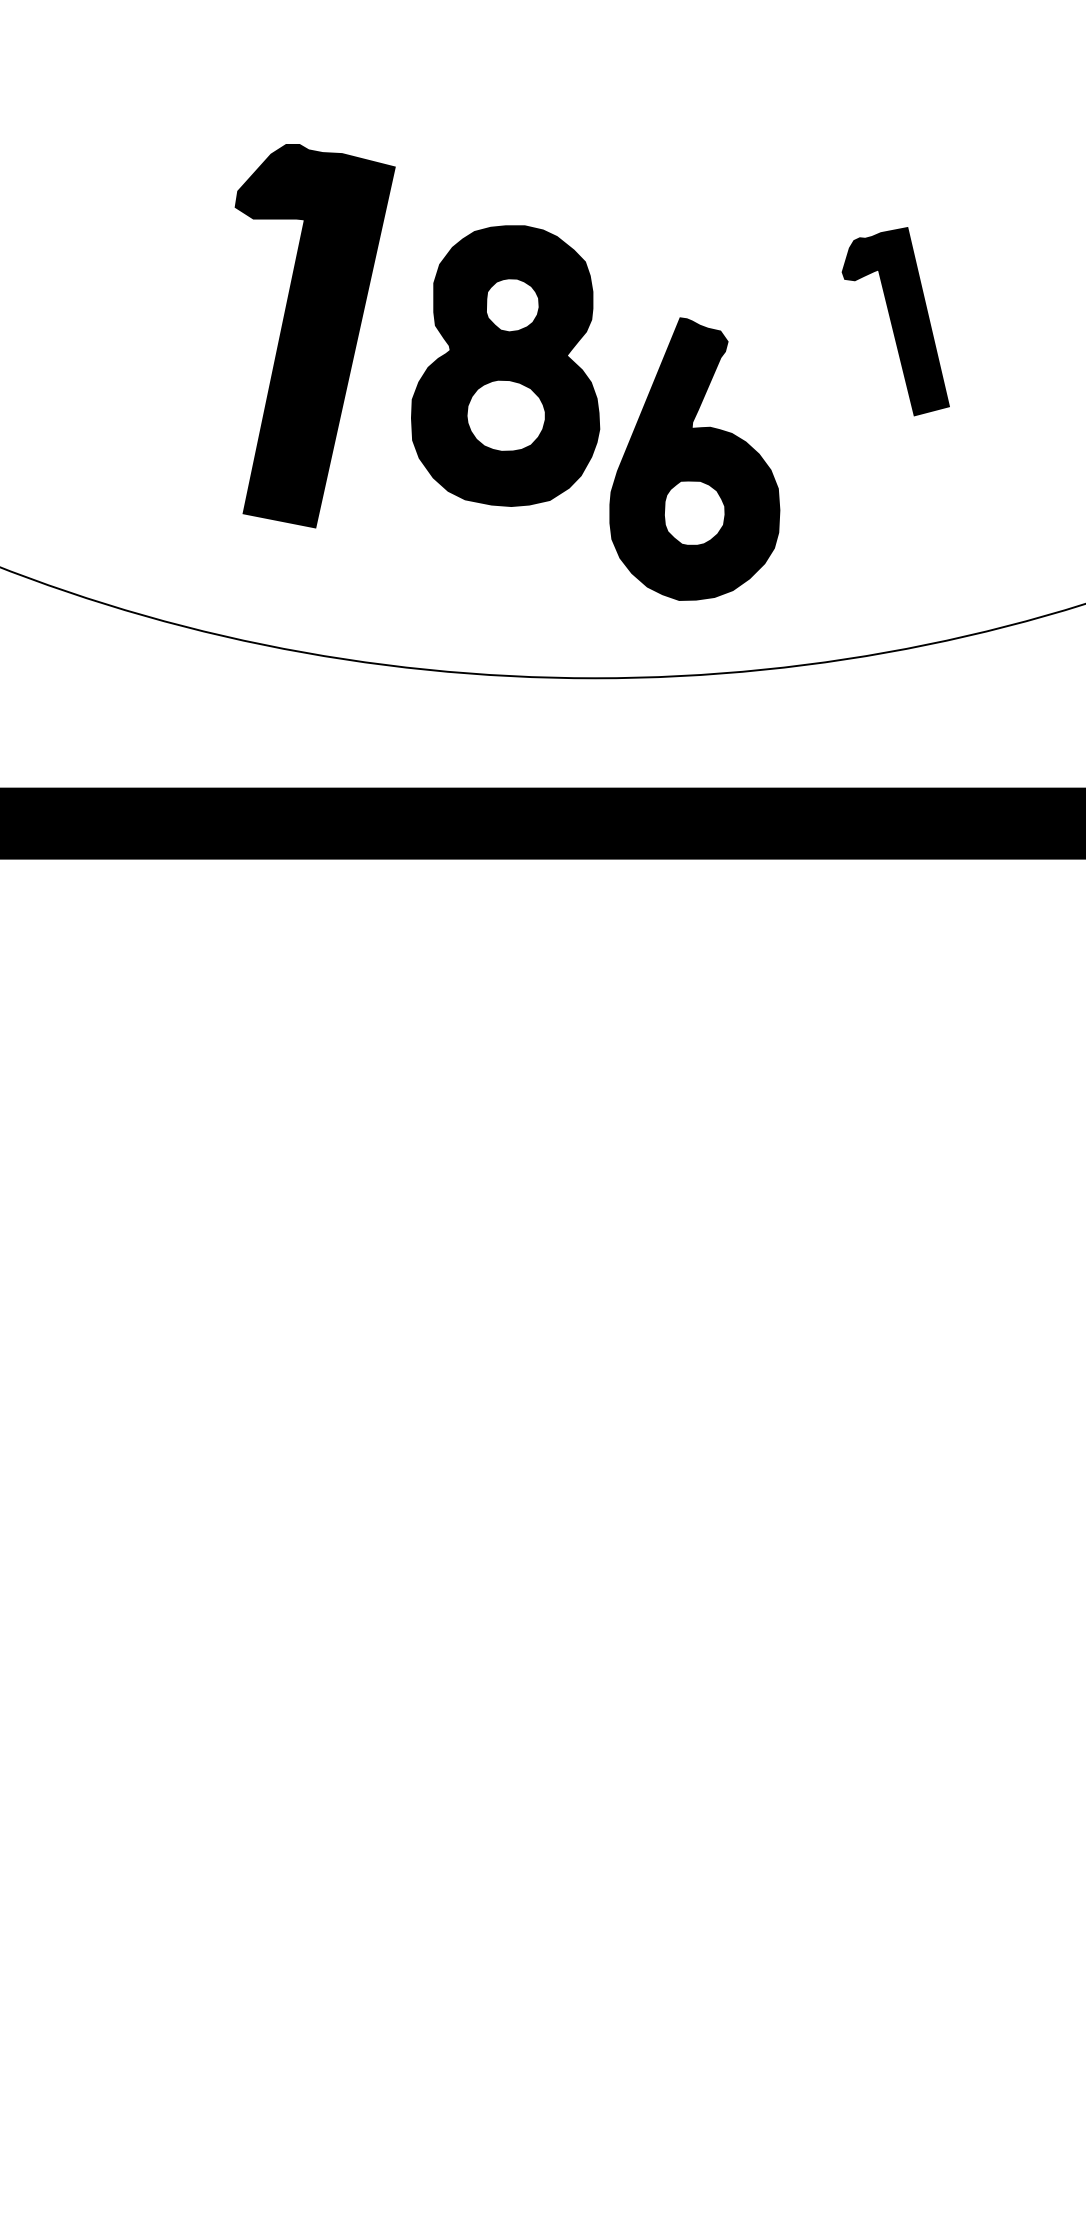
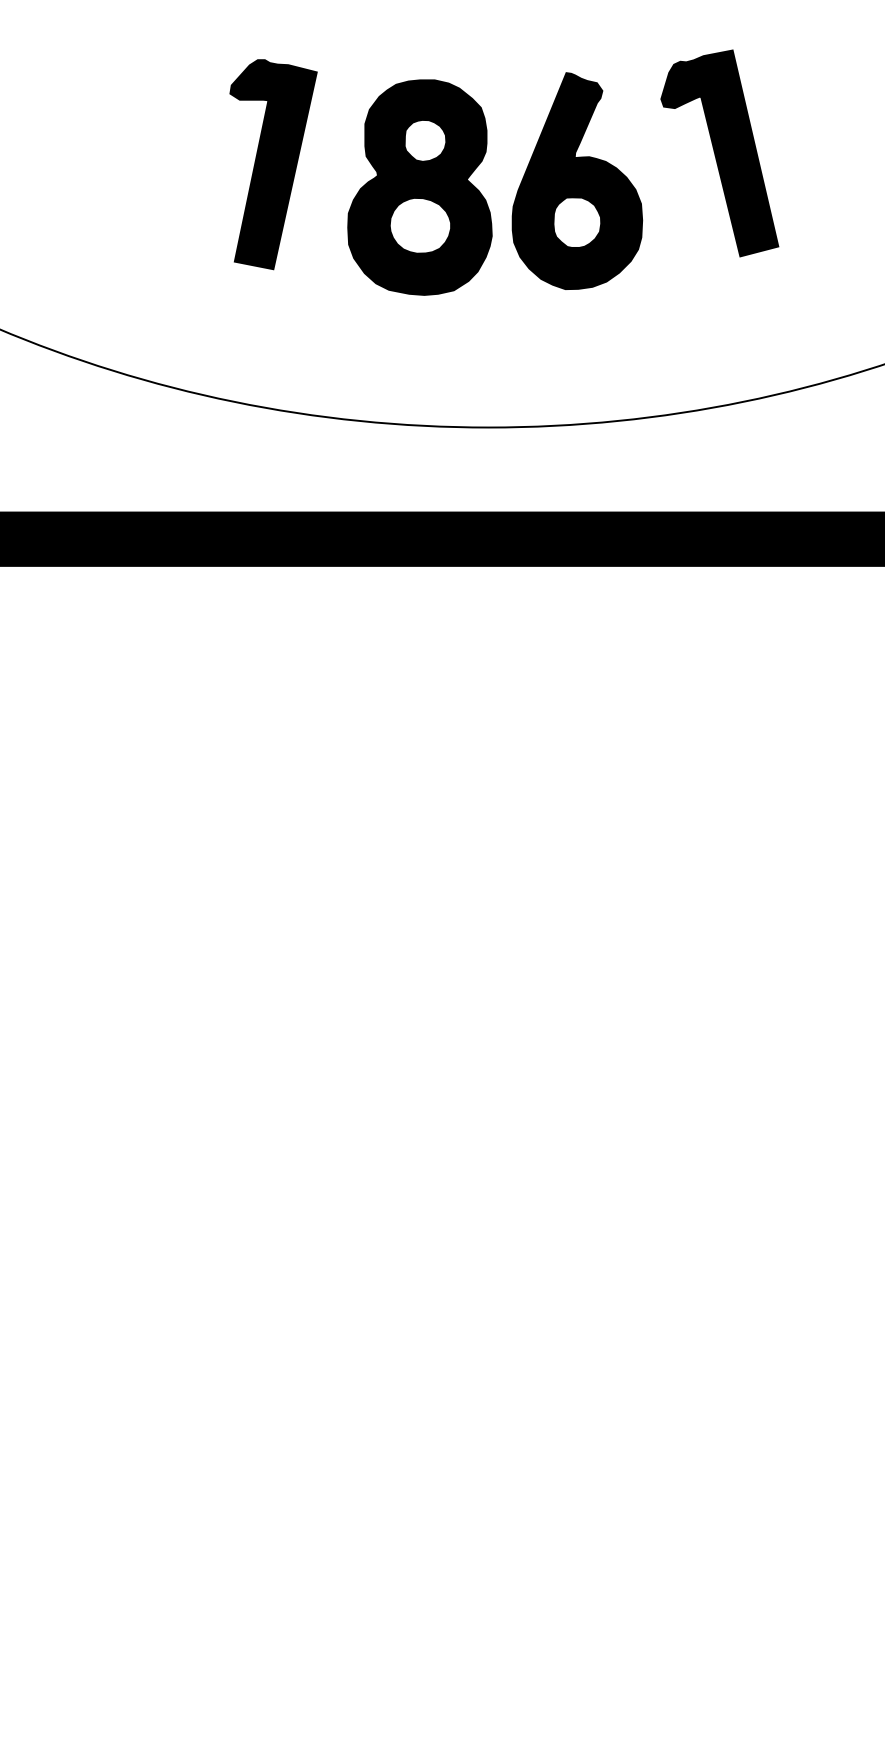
part: (895, 321) -> (719, 153), size x1.43
part: (314, 336) -> (273, 164), size x0.71
part: (694, 458) -> (577, 180), moved

